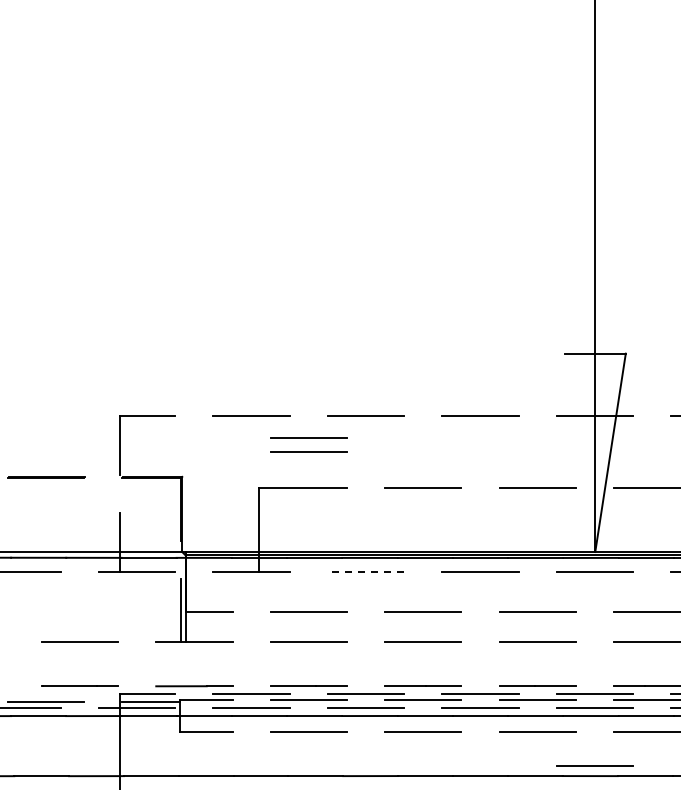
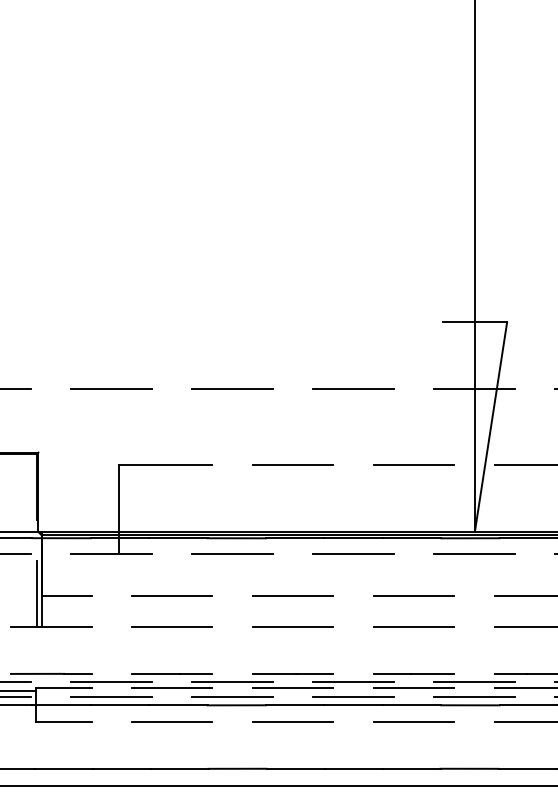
line: (308, 437) -> (171, 410), removed
line: (308, 451) -> (171, 425), removed
line: (365, 572) -> (232, 553), dashed -> solid
line: (594, 765) -> (474, 757), removed

